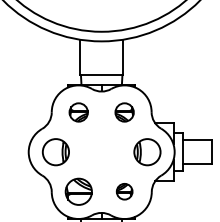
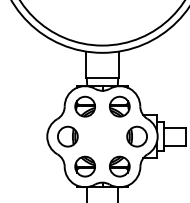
part: (77, 112) -> (84, 106), size x1.43
part: (124, 112) -> (119, 106), size x1.43
part: (124, 191) -> (119, 166), size x1.67

